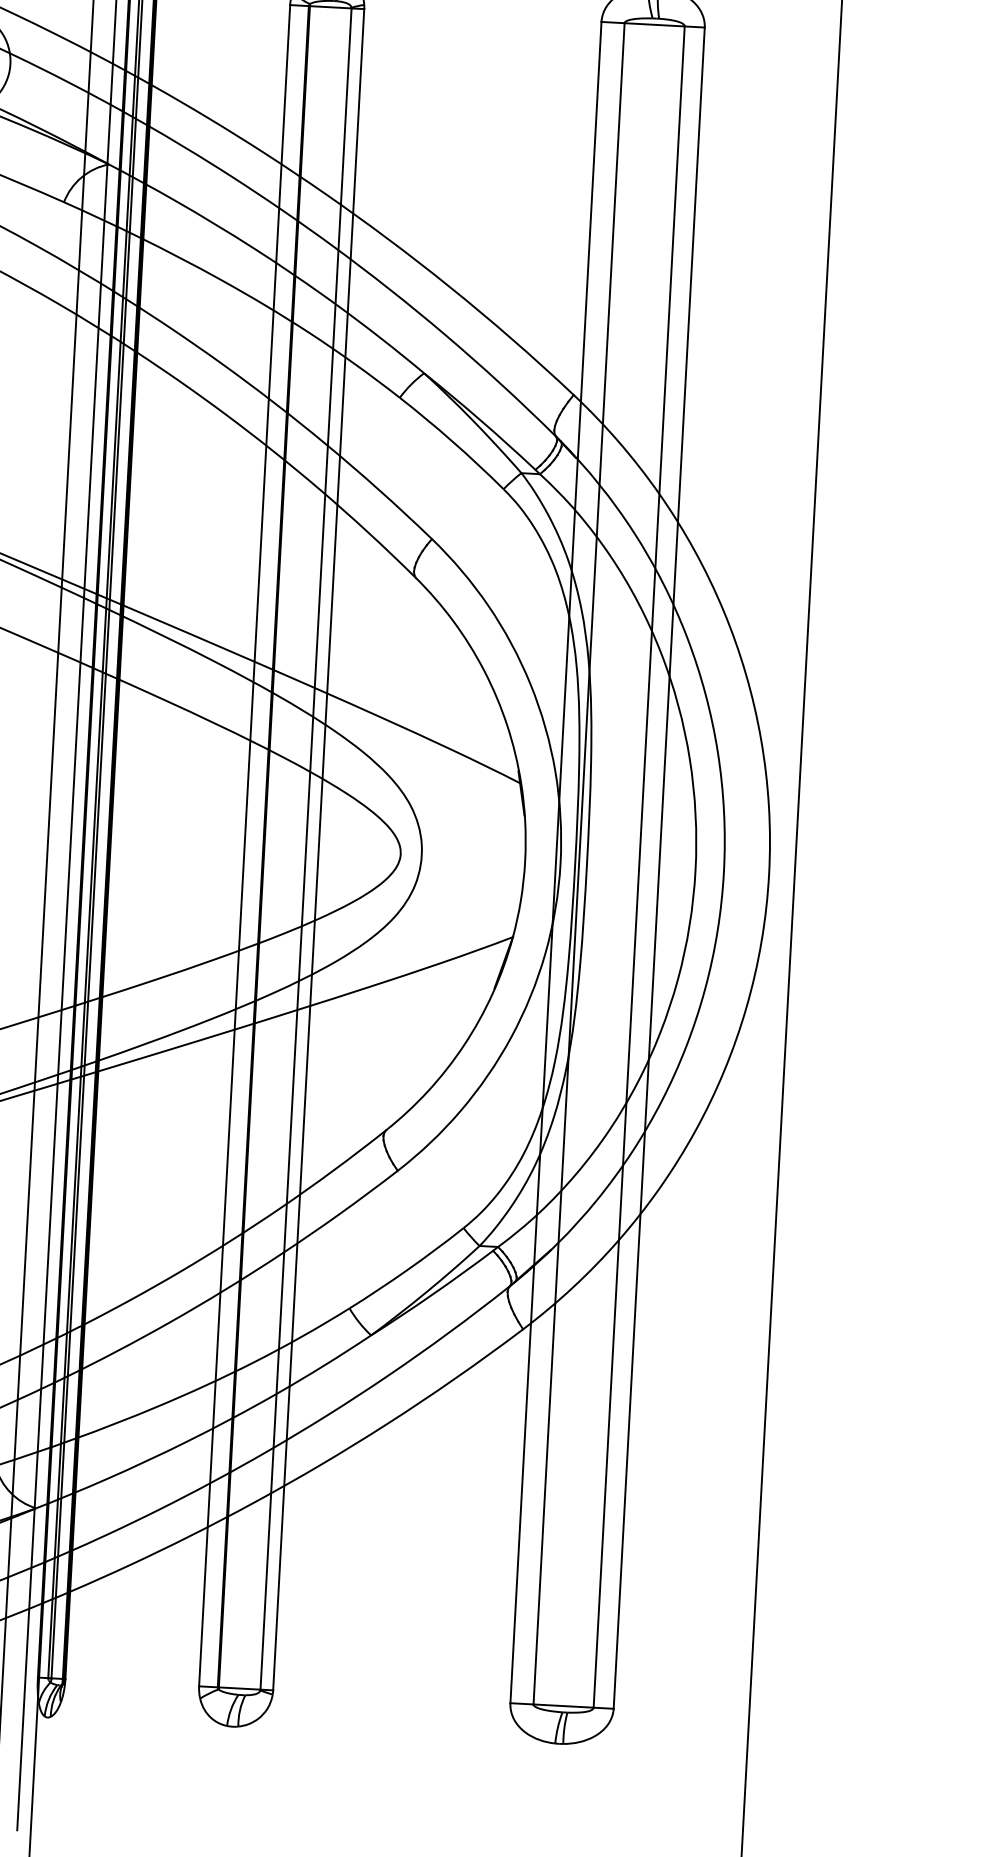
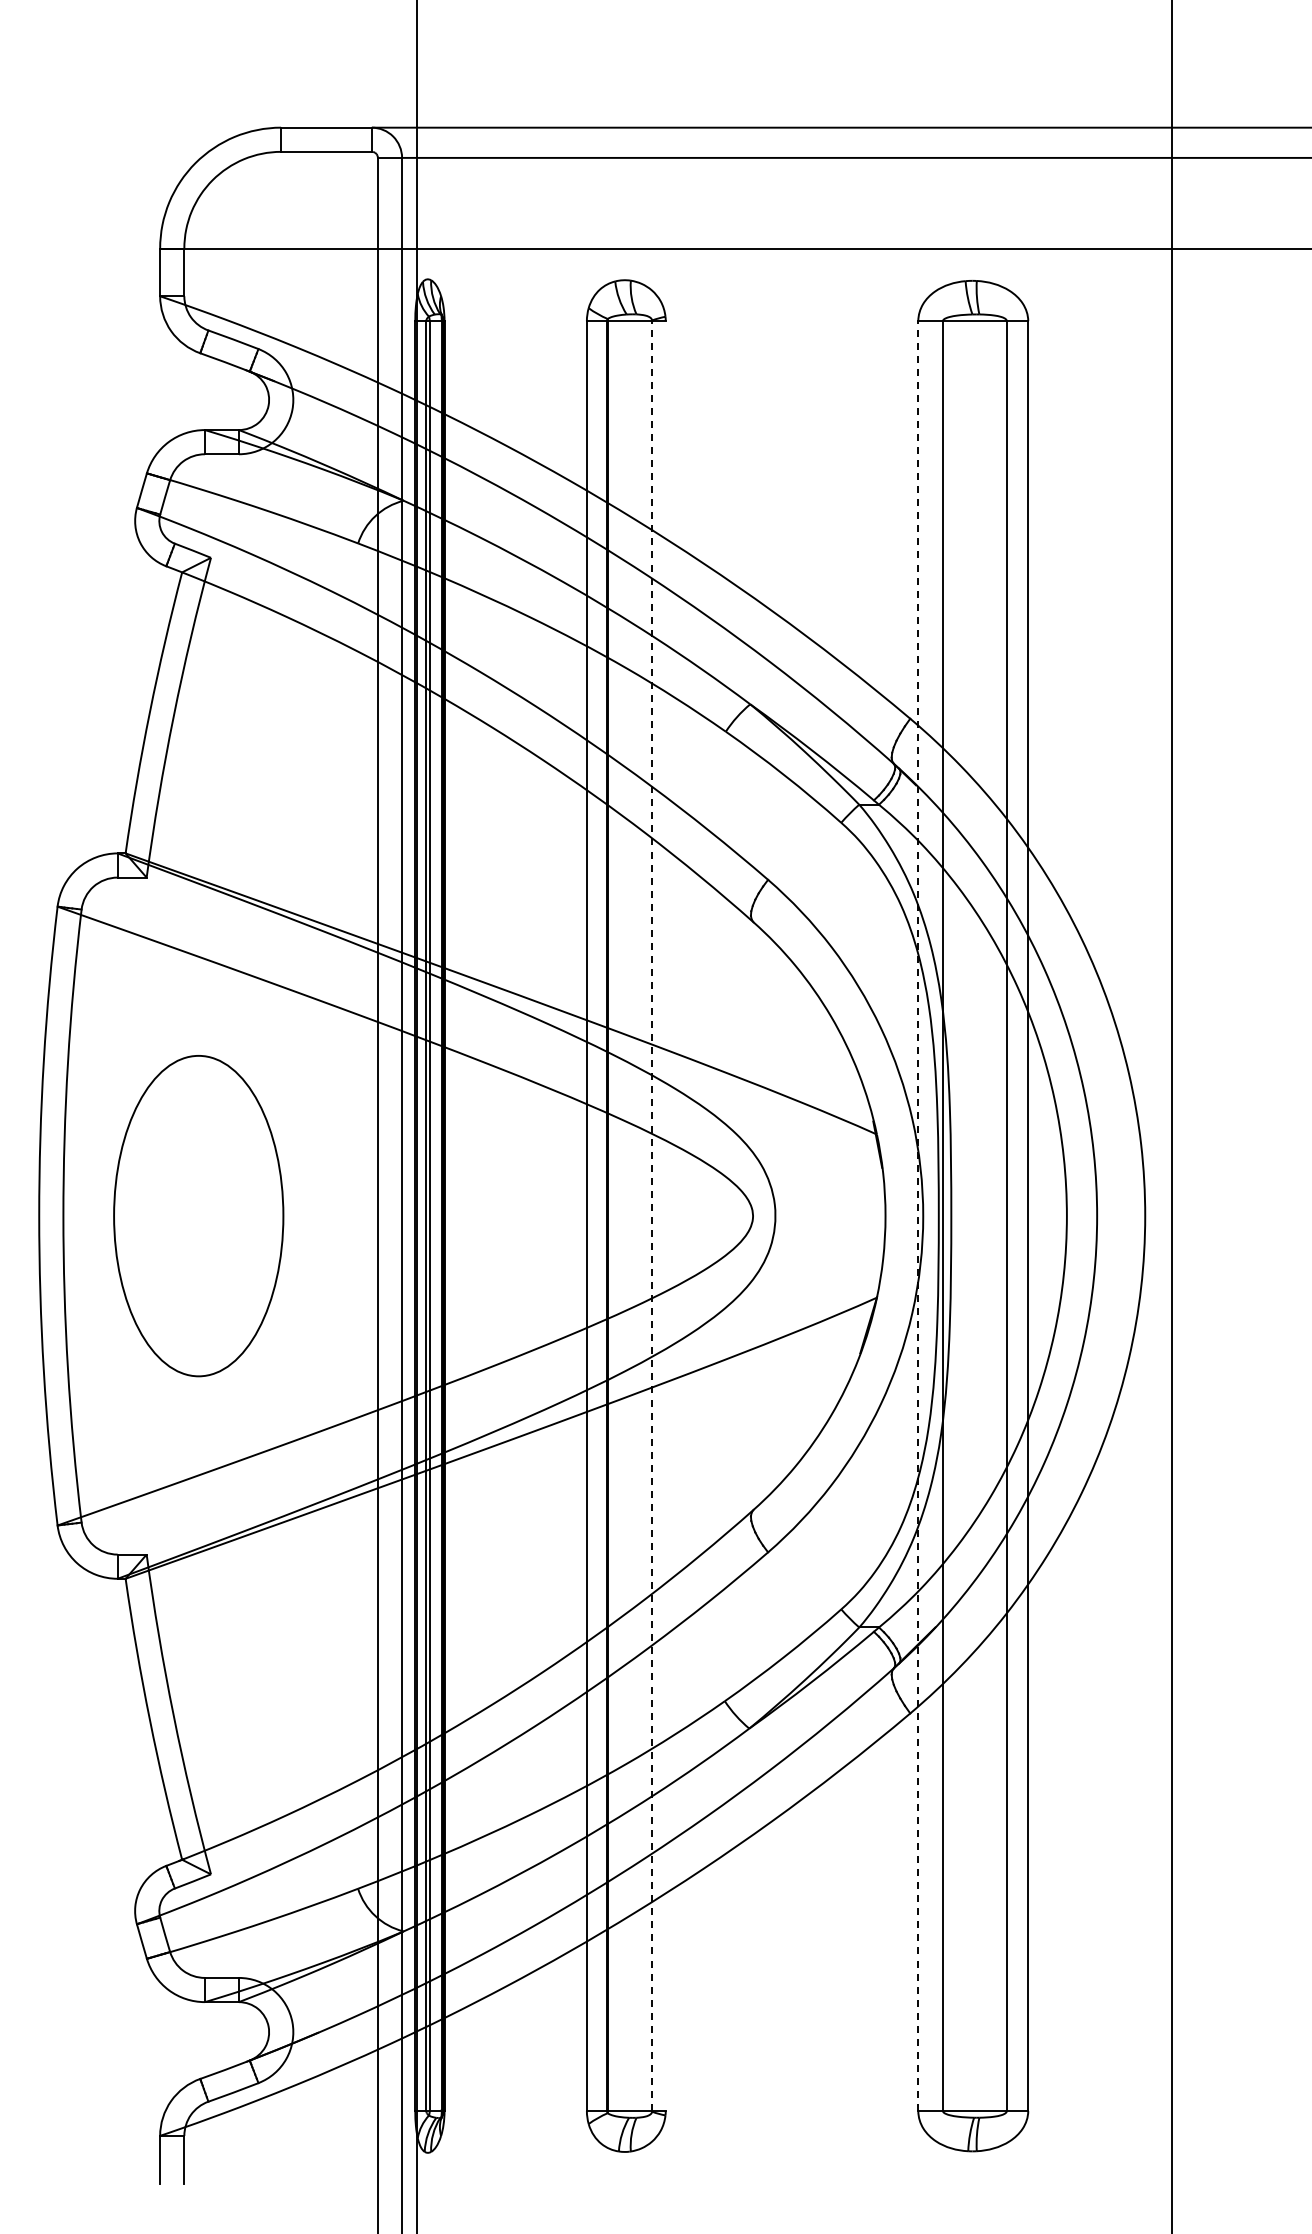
line: (306, 849) -> (652, 1216), solid -> dashed
line: (318, 850) -> (665, 1216), removed
line: (556, 862) -> (918, 1216), solid -> dashed

